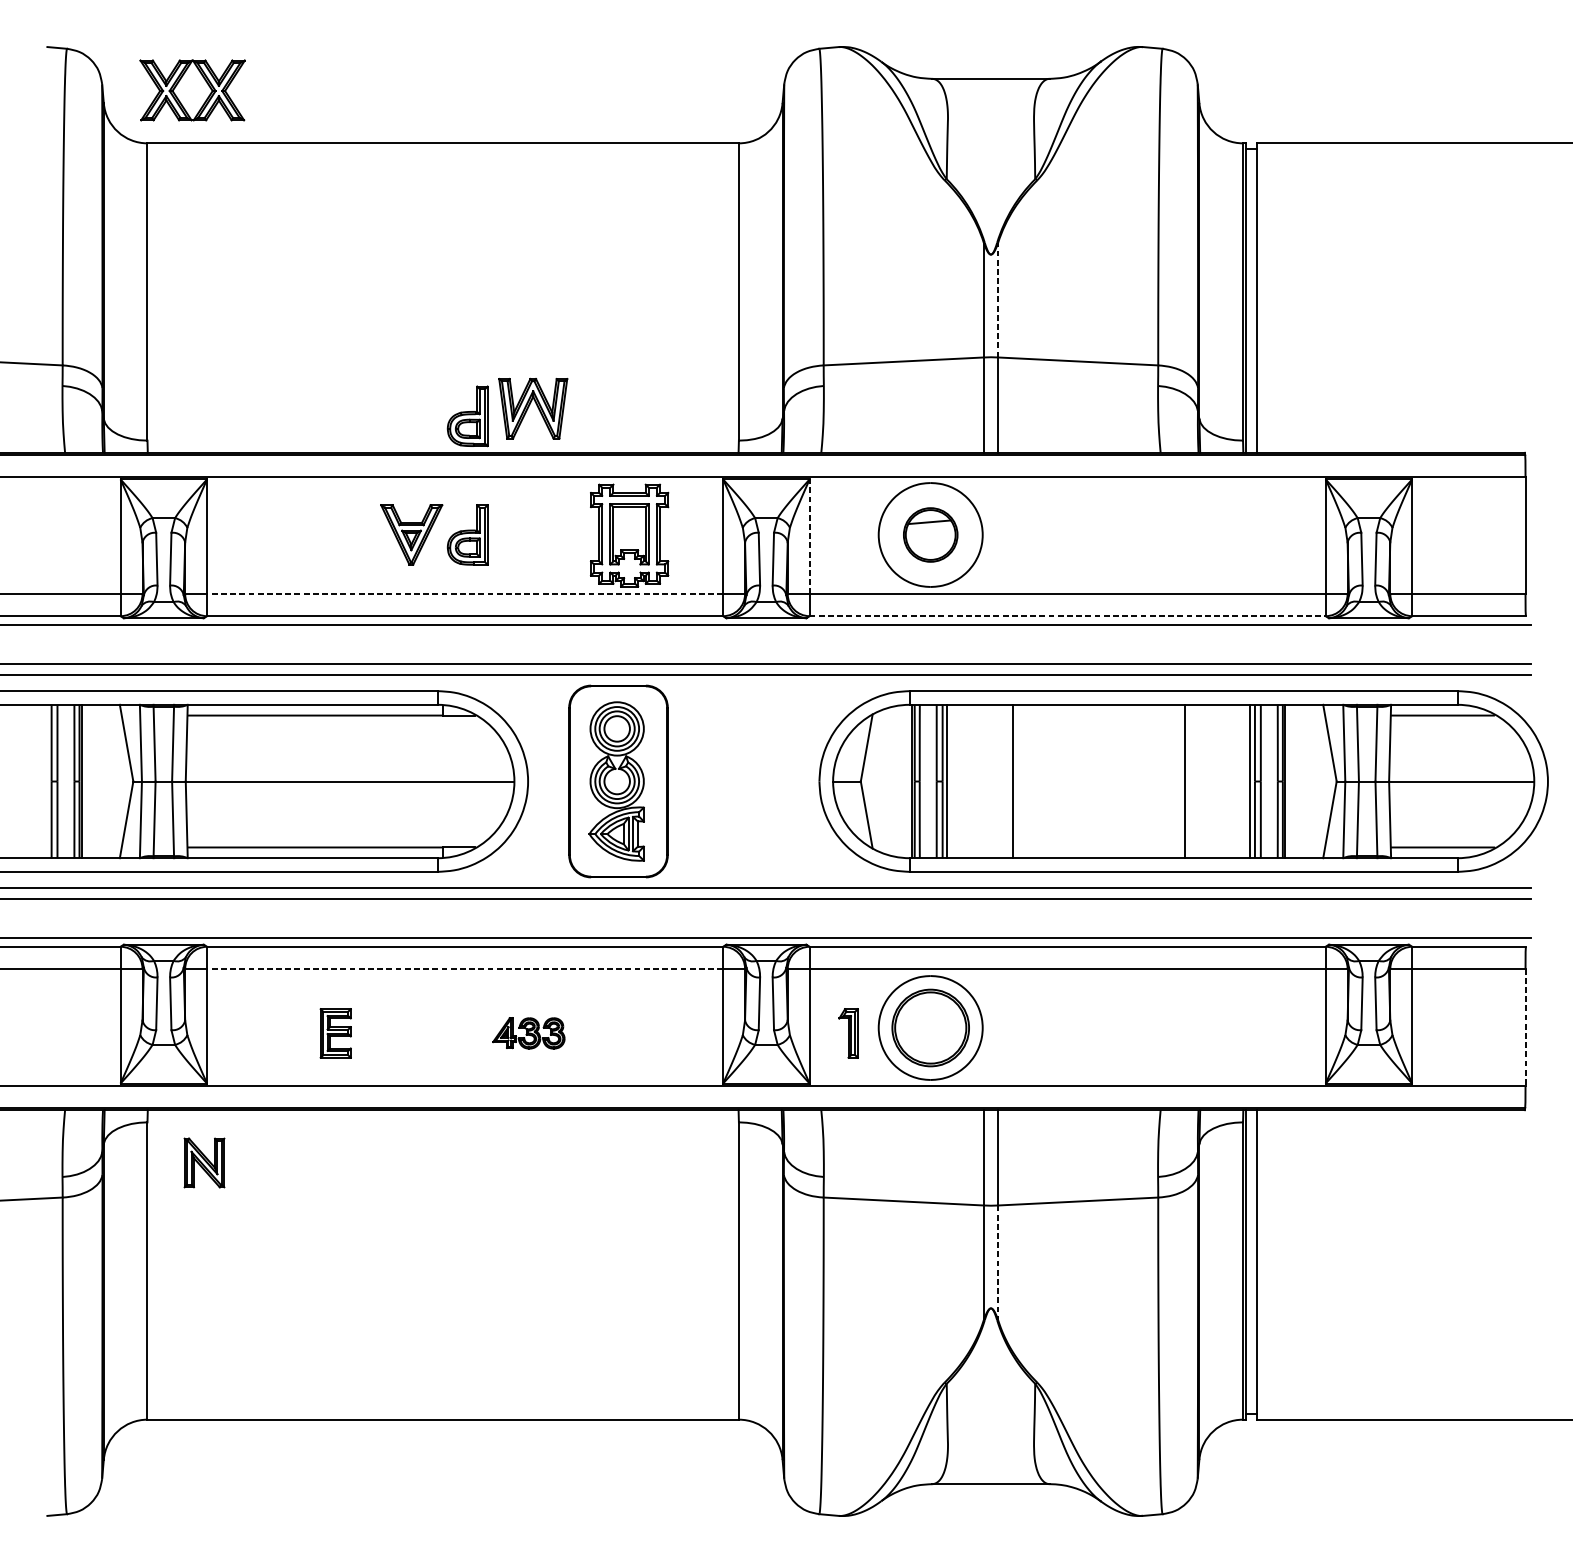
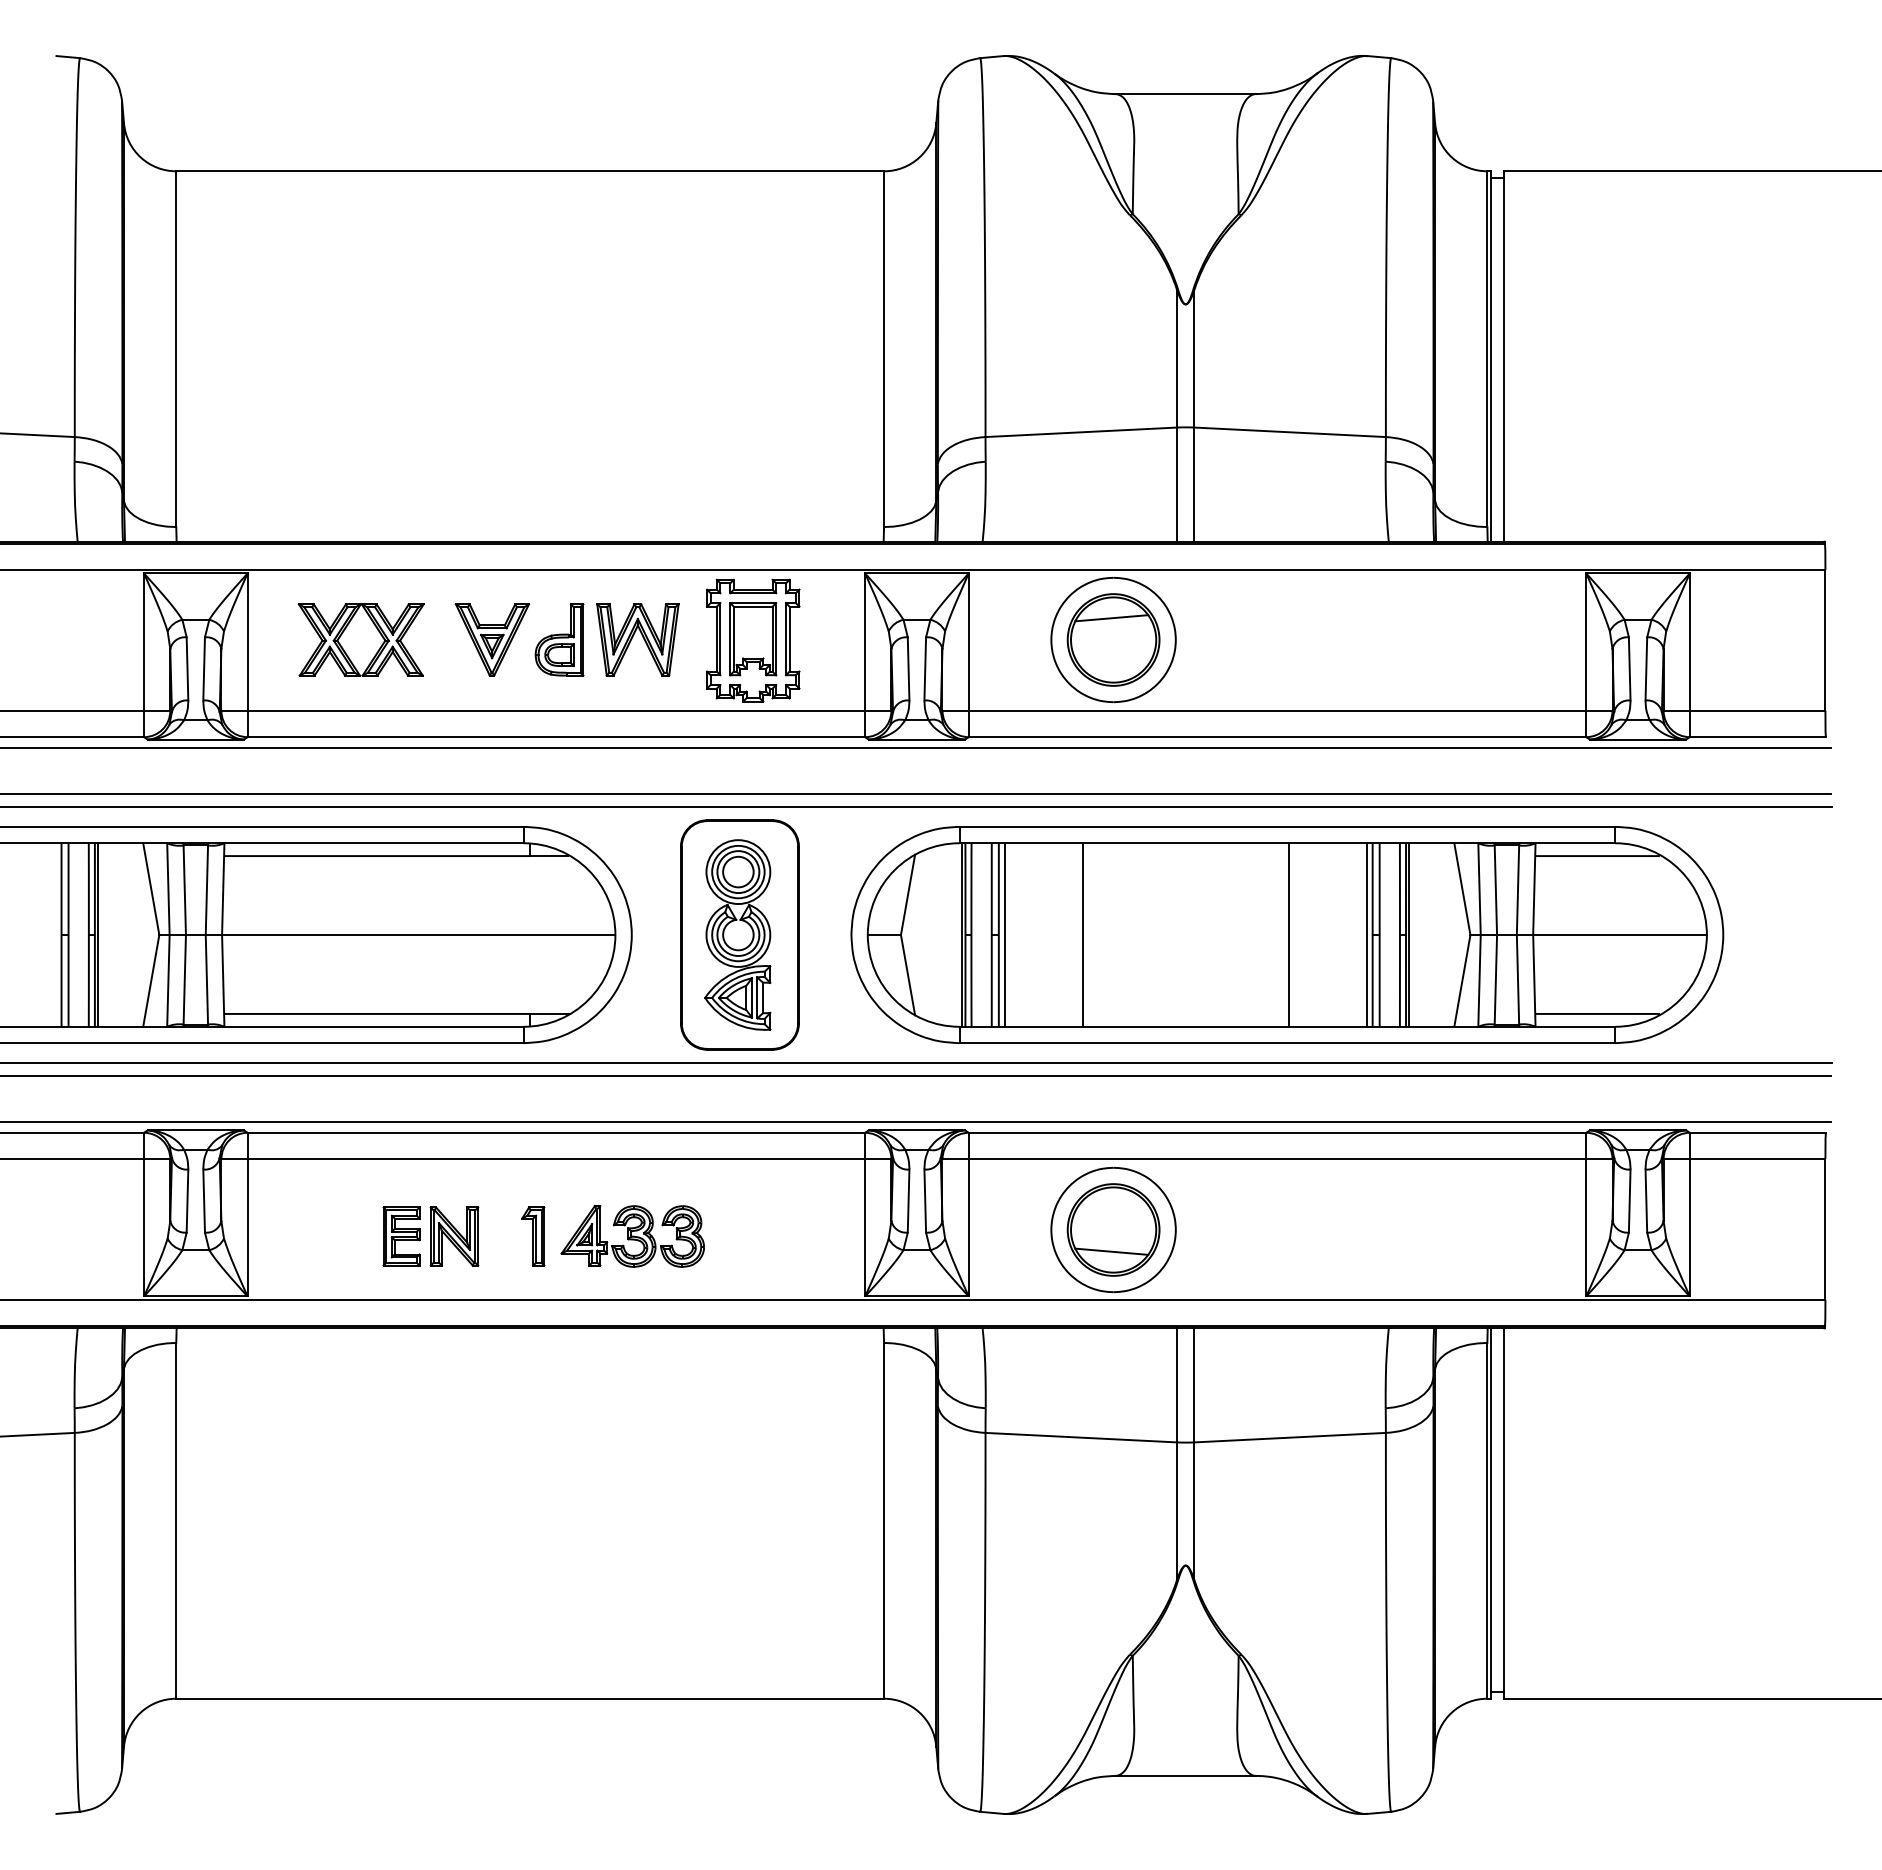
part: (191, 90) -> (360, 639), moved
line: (998, 299) -> (1194, 358), dashed -> solid
part: (532, 408) -> (637, 639), moved
part: (467, 415) -> (559, 497), removed
part: (930, 534) -> (1113, 639), size x1.43
line: (809, 537) -> (968, 642), dashed -> solid
line: (465, 593) -> (556, 710), dashed -> solid
line: (1067, 616) -> (1277, 737), dashed -> solid
part: (1183, 781) -> (1287, 934), moved
line: (465, 969) -> (556, 1159), dashed -> solid
line: (1525, 1027) -> (1825, 1229), dashed -> solid
part: (528, 1033) -> (632, 1236), size x1.67
part: (848, 1033) -> (533, 1236), moved
line: (928, 1045) -> (1111, 1251), added
part: (204, 1162) -> (454, 1236), moved
line: (998, 1262) -> (1194, 1510), dashed -> solid

